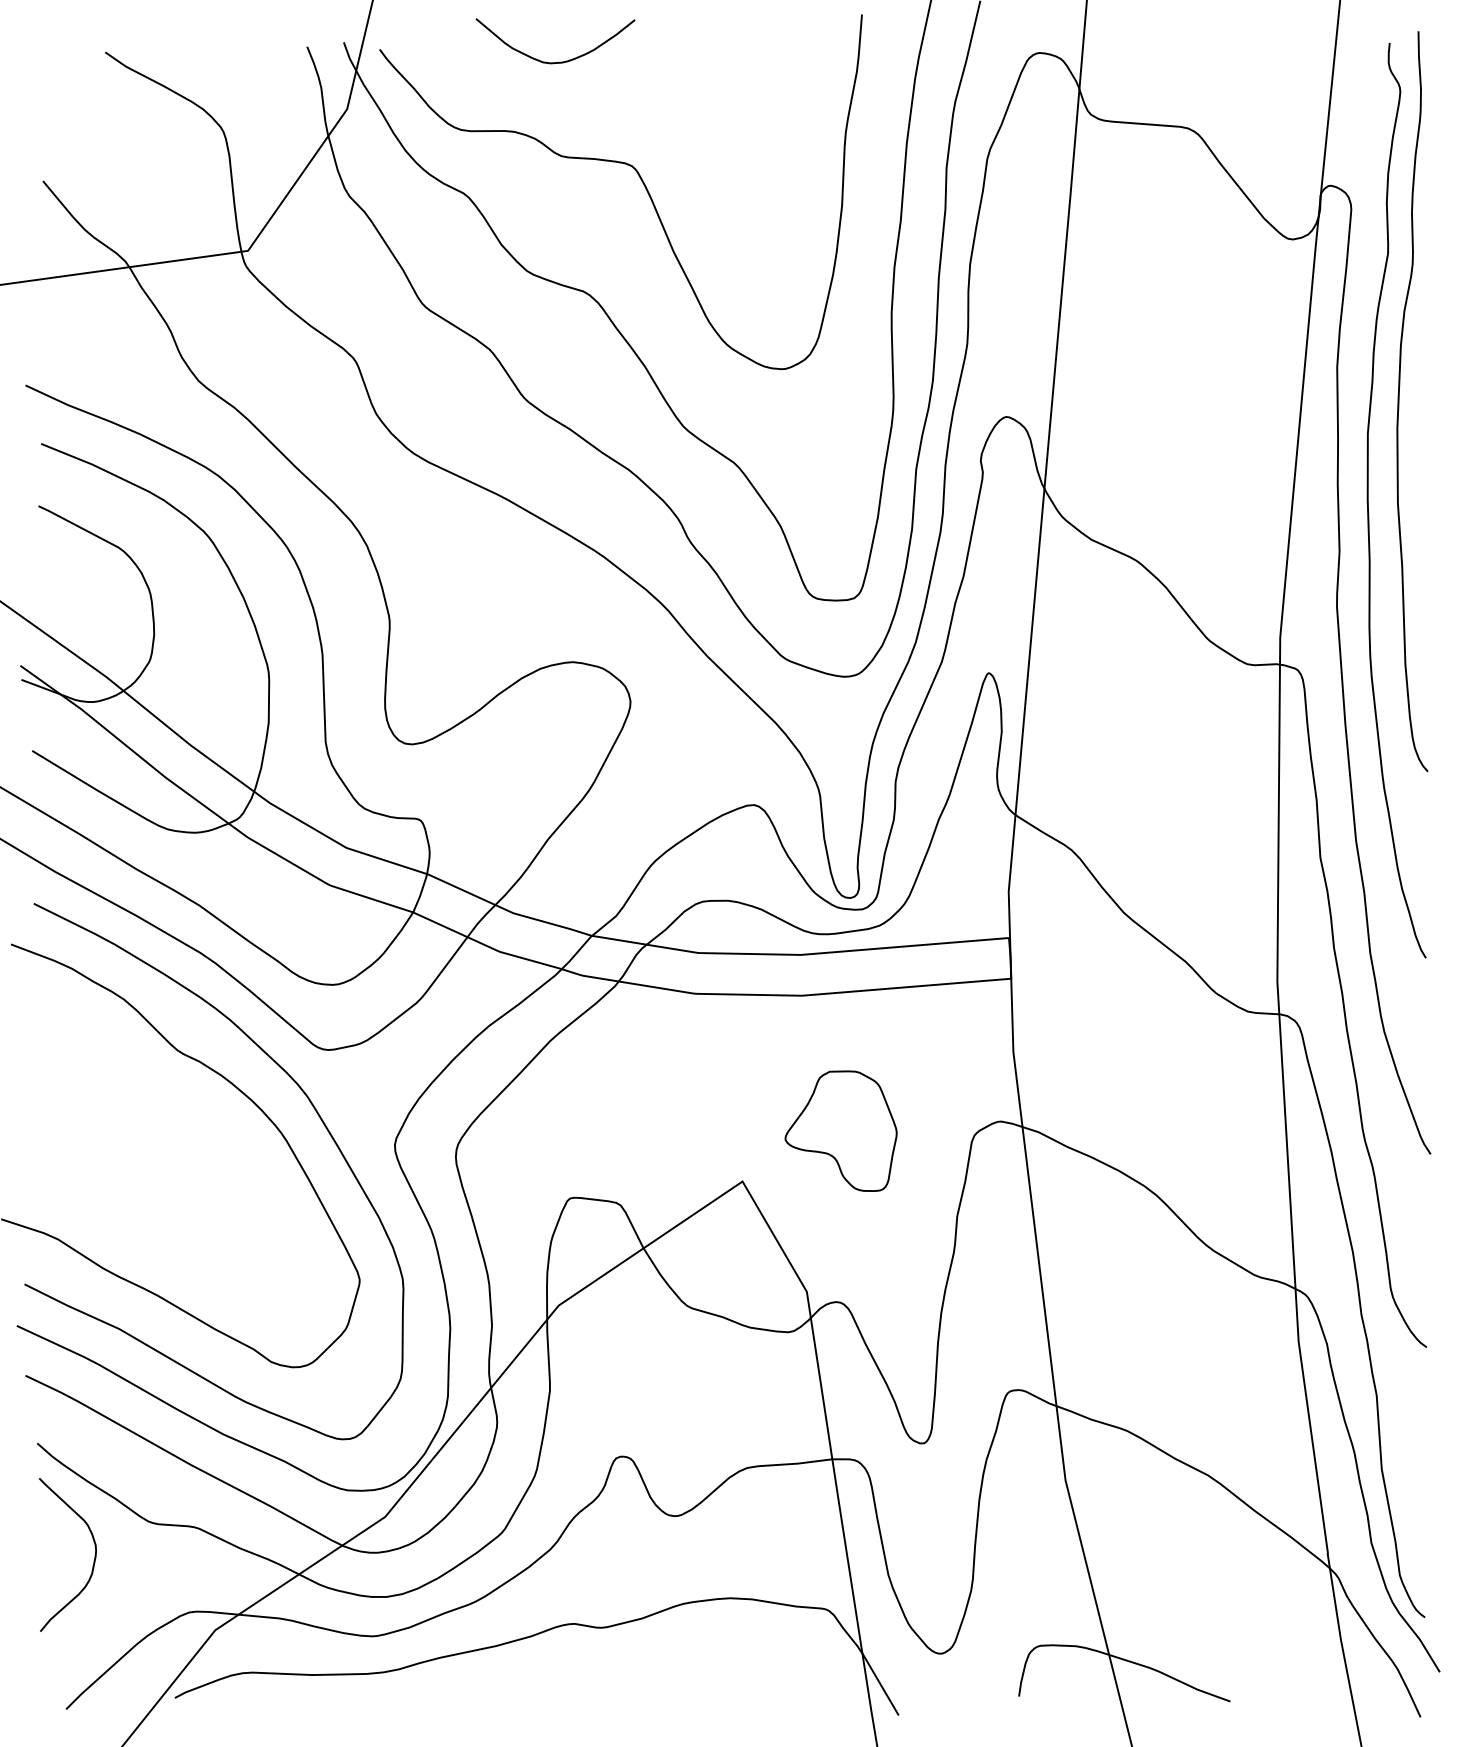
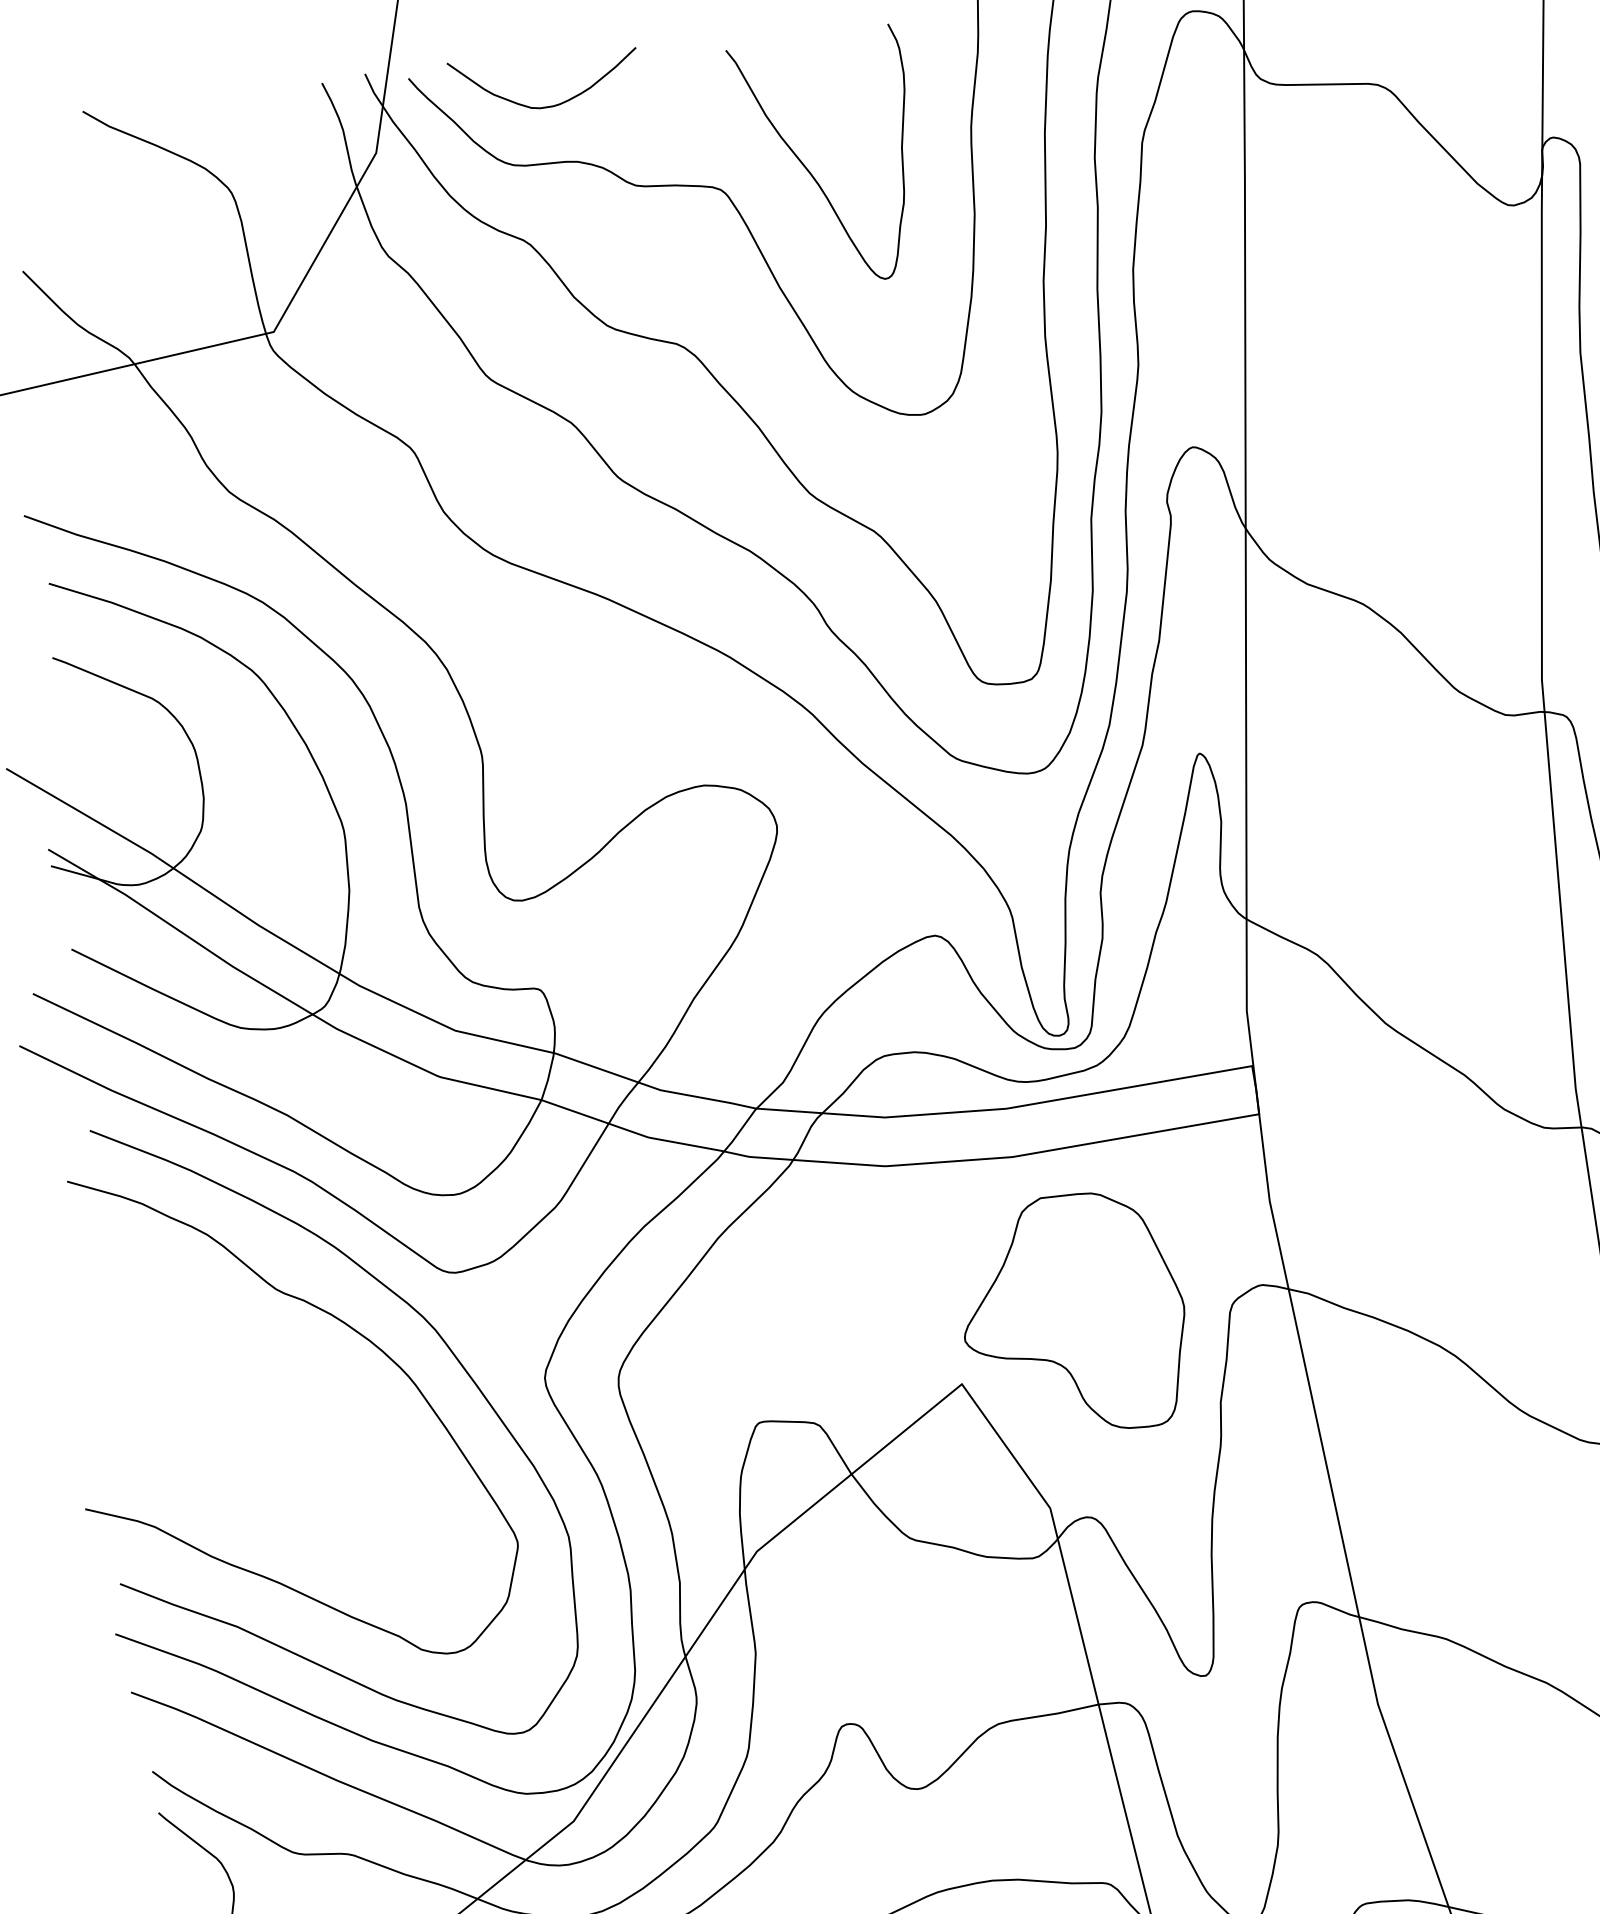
curve: (559, 61) -> (550, 105), moved
curve: (707, 156) -> (809, 170), added
part: (840, 1130) -> (1072, 1313), size x1.67

